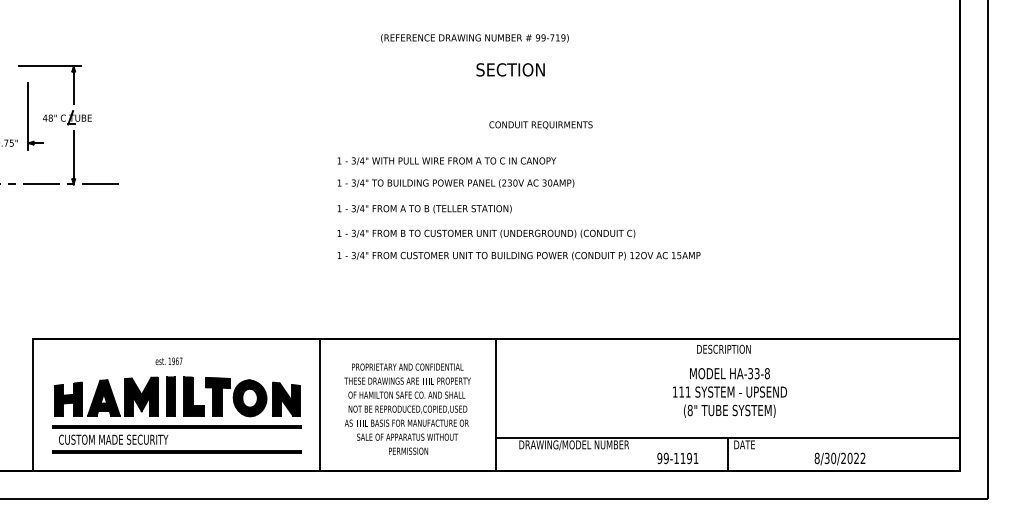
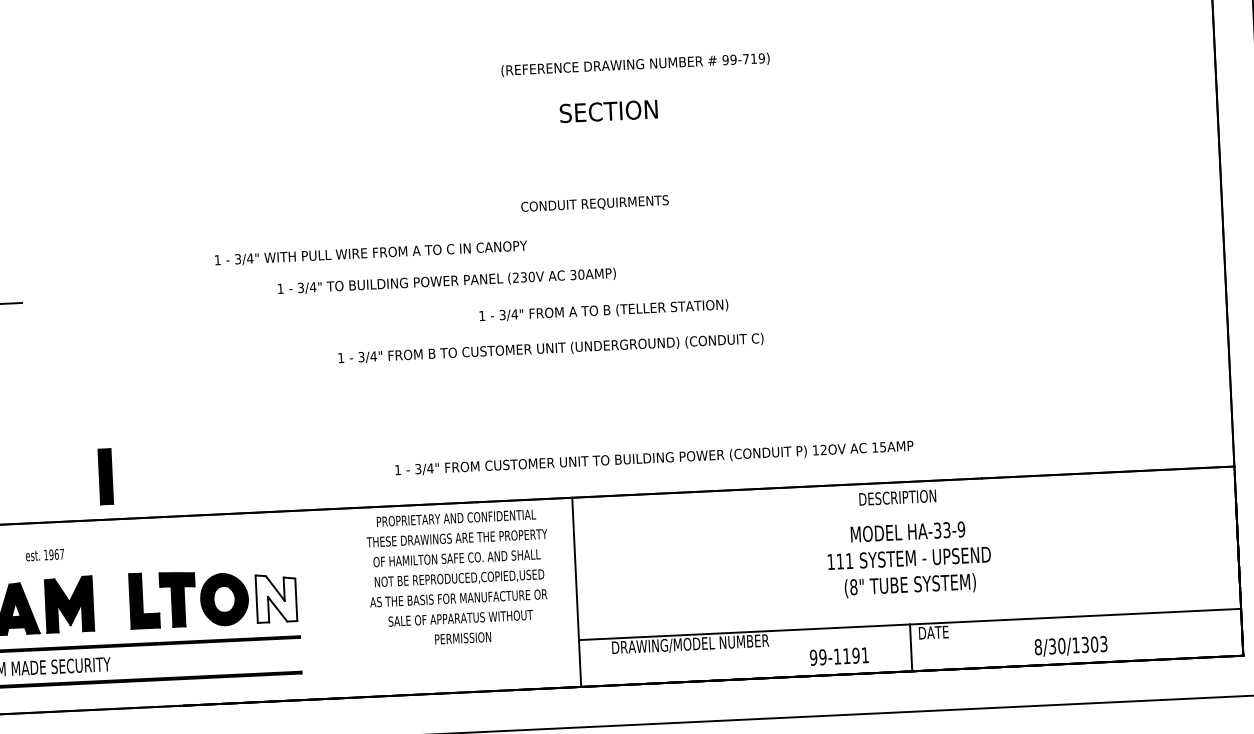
text: (474, 38) -> (634, 65), moved
text: (510, 69) -> (608, 110), moved
text: (540, 125) -> (594, 204), moved
text: (446, 161) -> (370, 253), moved
text: (455, 183) -> (446, 281), moved
text: (424, 209) -> (603, 311), moved
text: (518, 255) -> (653, 457), moved
text: (168, 361) -> (44, 555), moved
text: (766, 373) -> (960, 529), HA-33-8 -> HA-33-9
part: (170, 396) -> (104, 476), moved
fill: (286, 398) -> (276, 597), removed
line: (319, 404) -> (324, 603), removed
text: (407, 408) -> (458, 577), moved
text: (853, 458) -> (1090, 644), 8/30/2022 -> 8/30/1303

